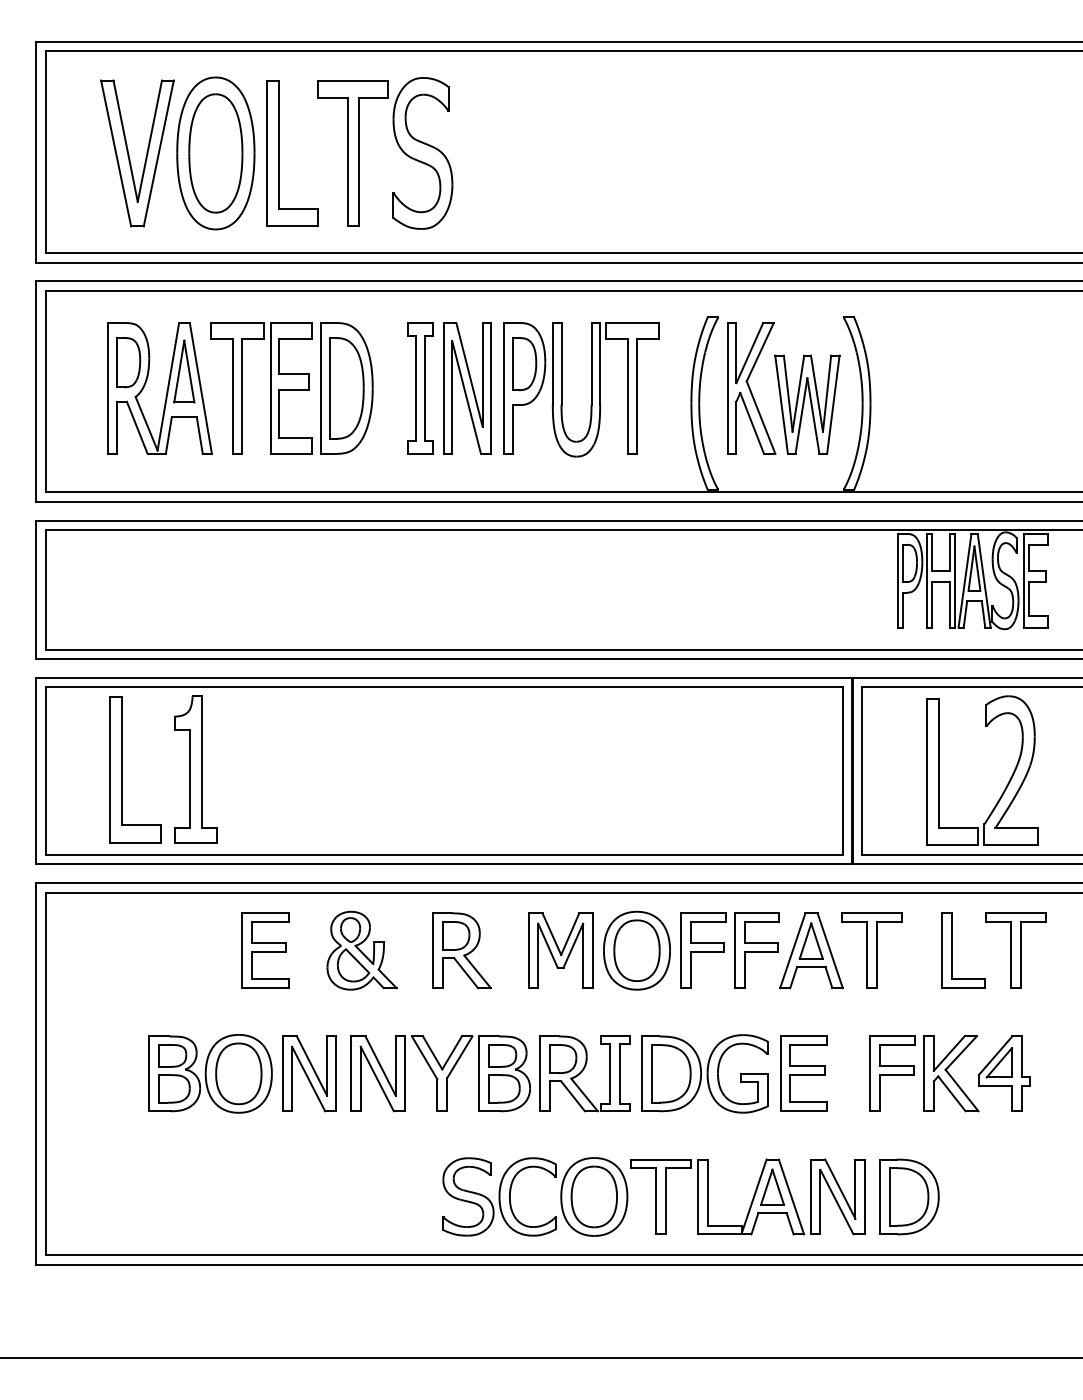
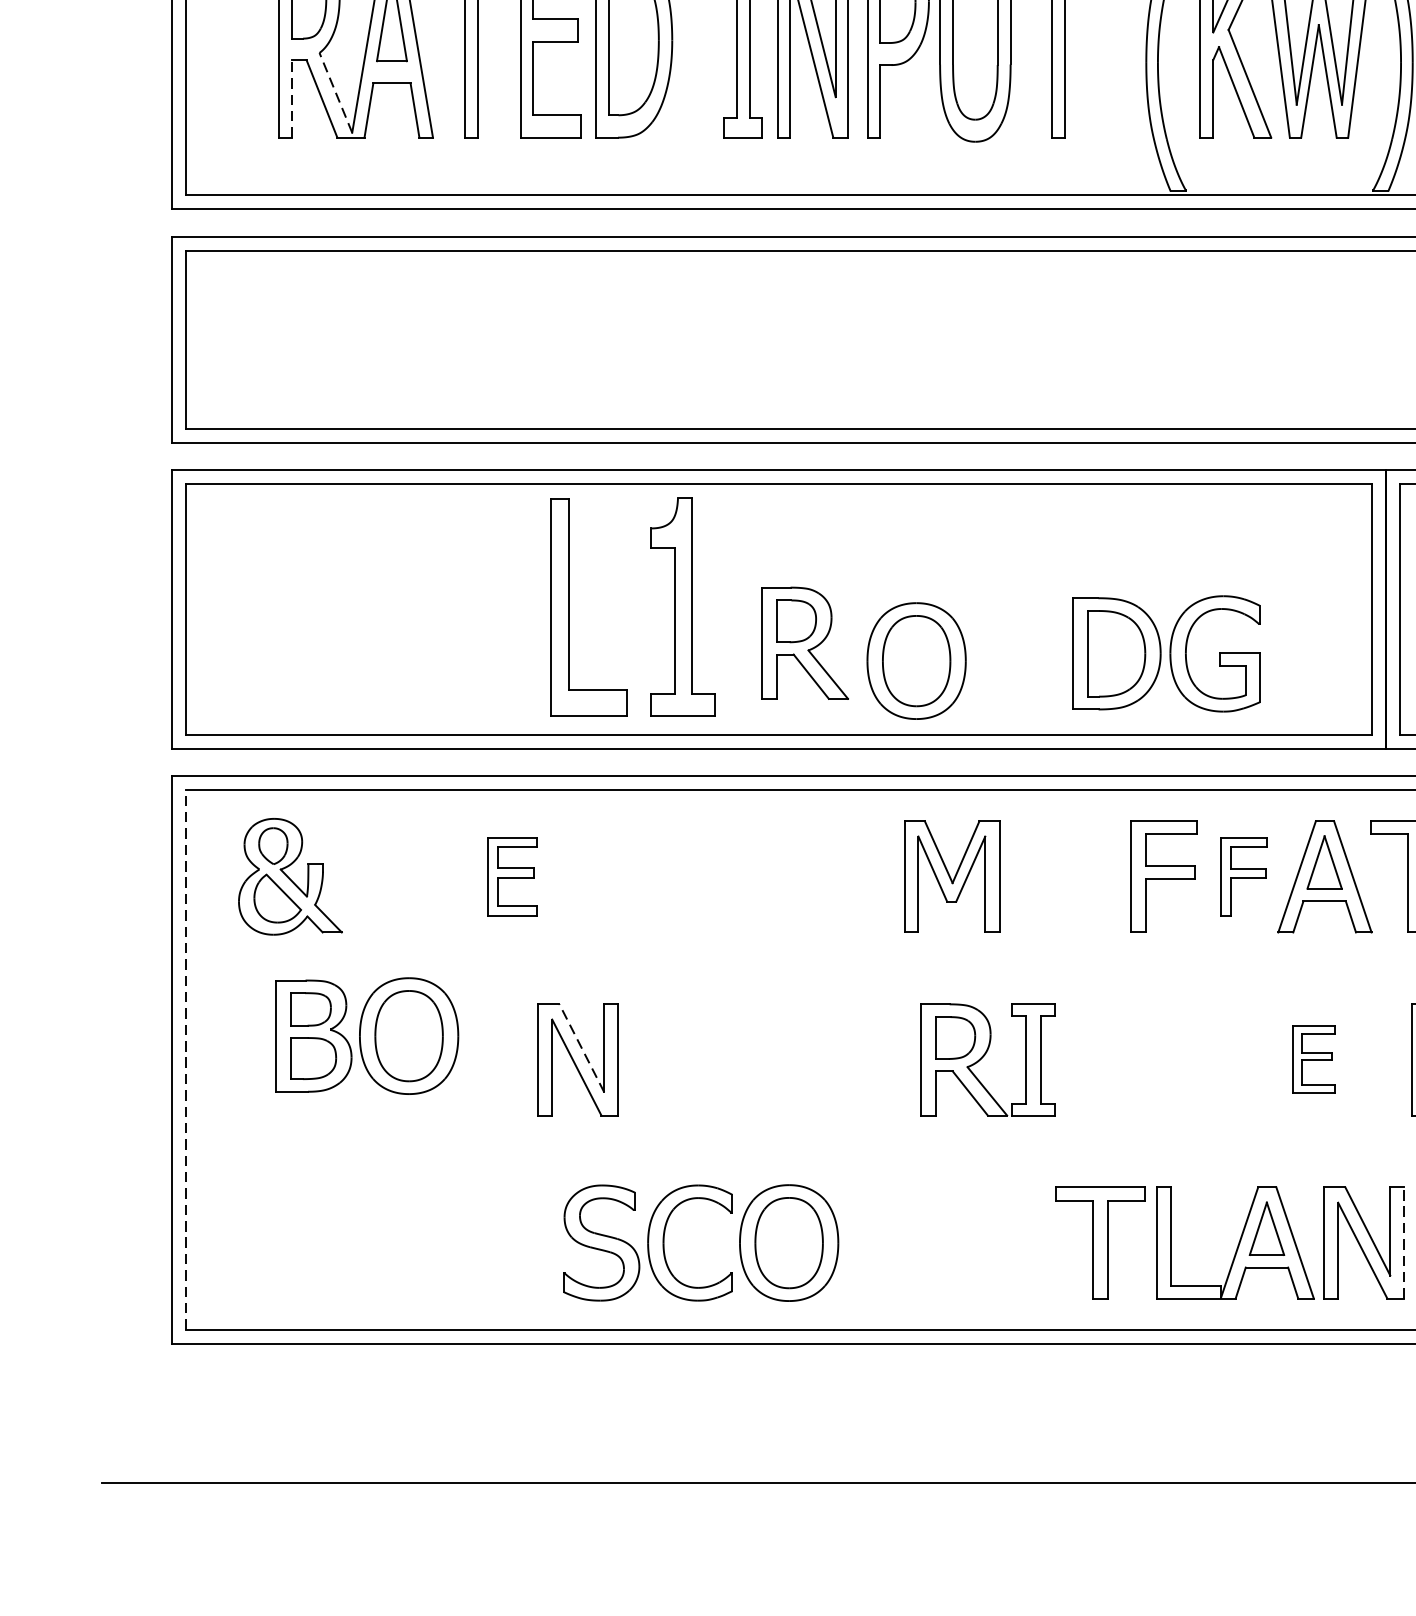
line: (146, 423) -> (335, 92), solid -> dashed
line: (116, 427) -> (291, 98), solid -> dashed
part: (122, 769) -> (569, 607), moved
part: (195, 769) -> (682, 607), moved
part: (265, 950) -> (512, 876), size x0.7
part: (361, 950) -> (289, 876), moved
part: (461, 950) -> (804, 642), moved
part: (636, 950) -> (915, 660), moved
part: (756, 950) -> (1243, 876), size x0.7
line: (311, 1065) -> (581, 1047), solid -> dashed
line: (45, 1073) -> (185, 1059), solid -> dashed
part: (210, 1073) -> (366, 1035), moved
part: (440, 1073) -> (773, 1059), removed
part: (704, 1073) -> (1165, 653), moved
part: (803, 1073) -> (1313, 1059), size x0.6
part: (511, 1191) -> (665, 1234), moved
line: (864, 1196) -> (1403, 1242), solid -> dashed

